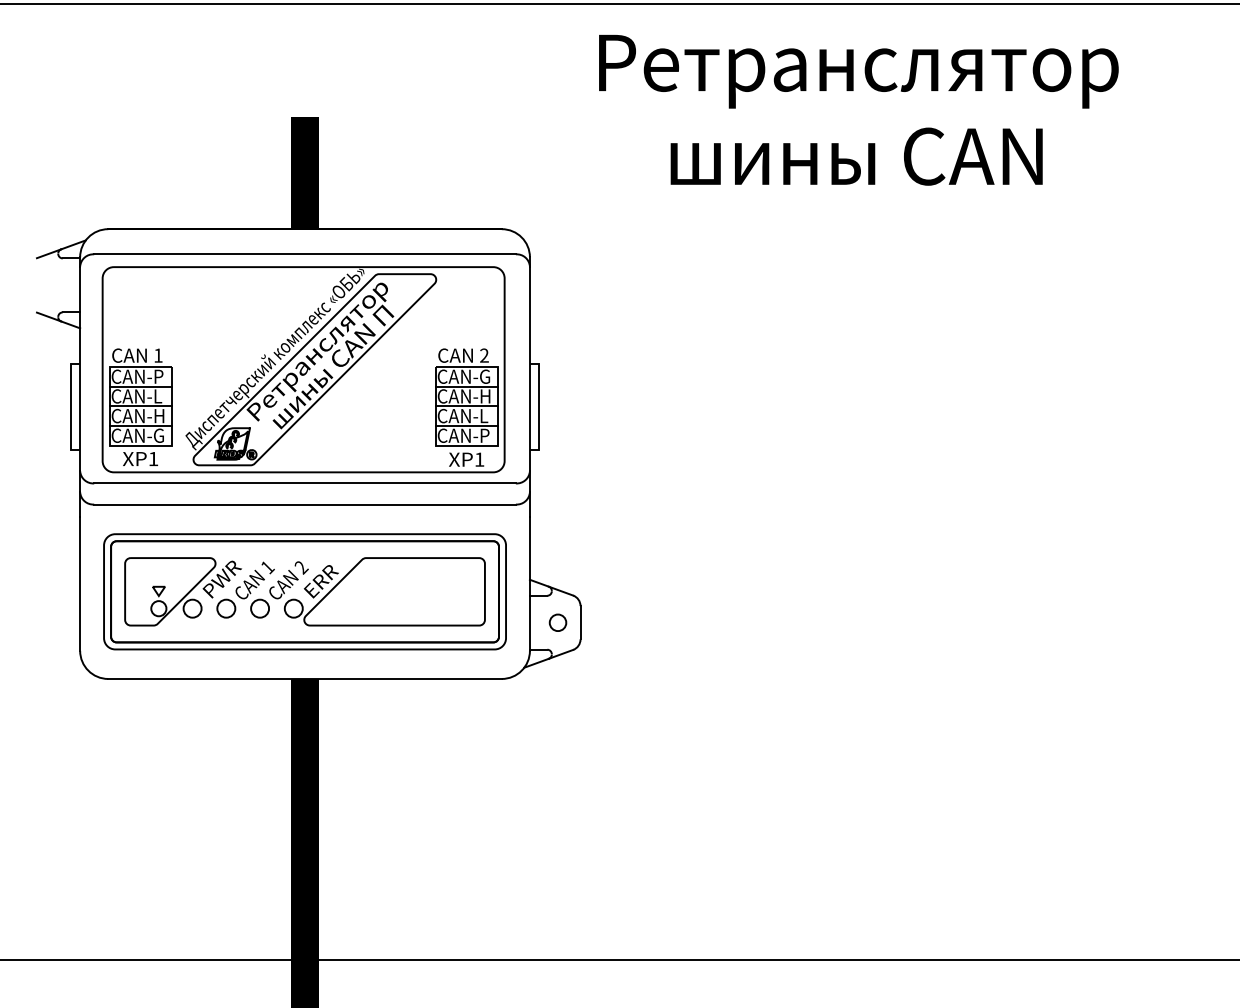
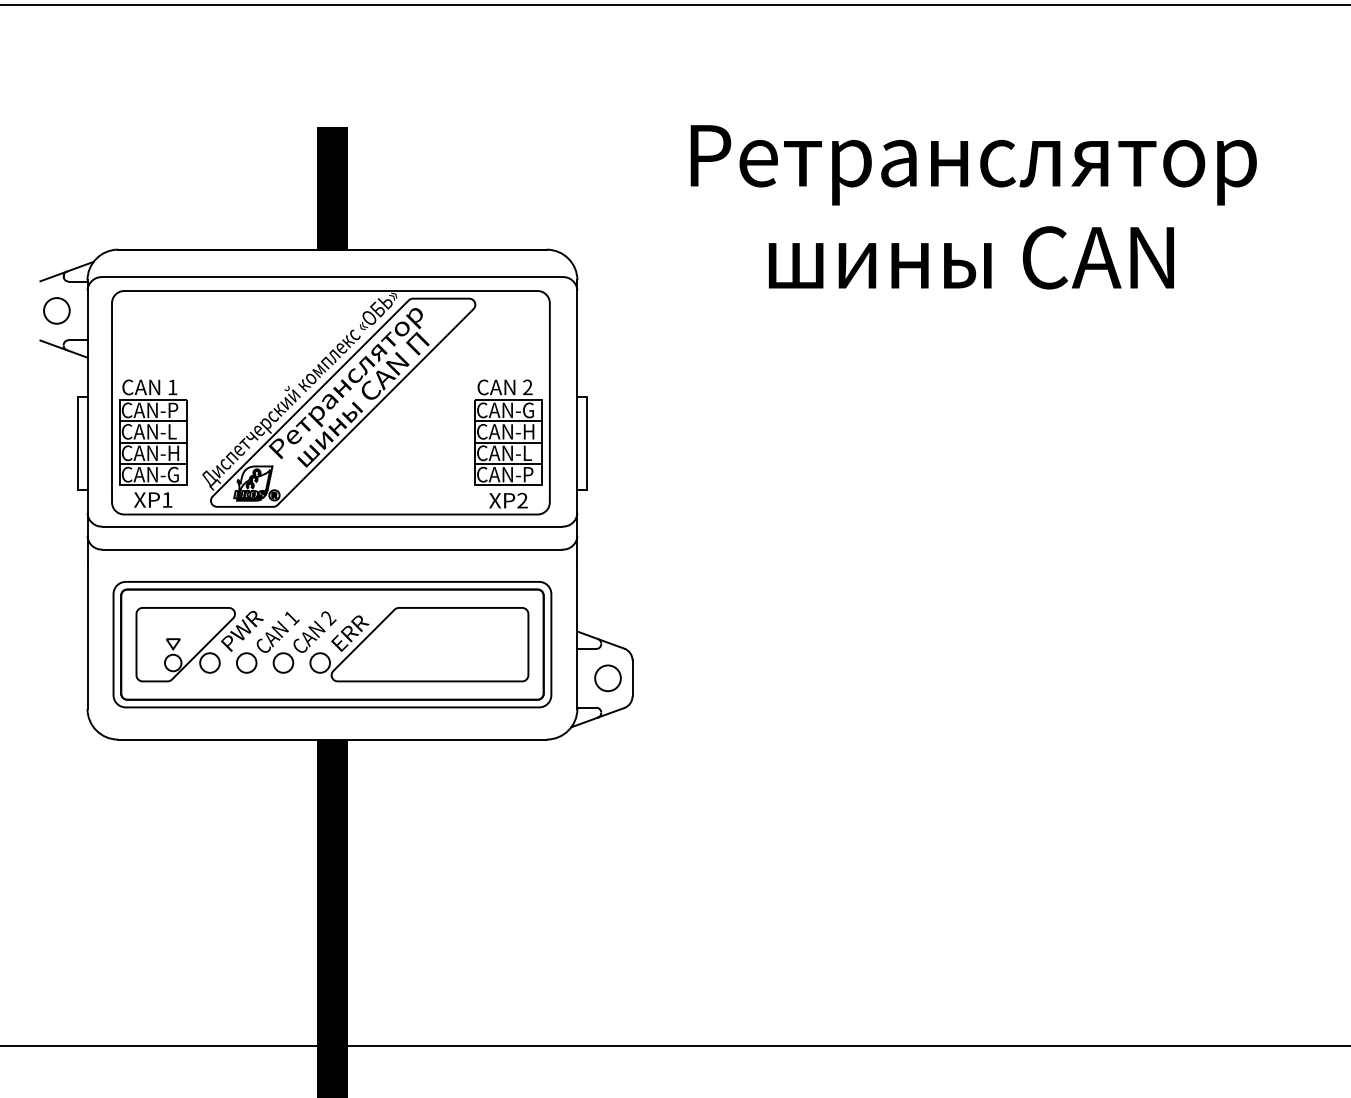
text: (858, 110) -> (973, 207), moved
circle: (51, 285) -> (56, 311), added
text: (479, 459) -> (522, 500), XP1 -> XP2
circle: (557, 622) -> (607, 678), size x1.43

